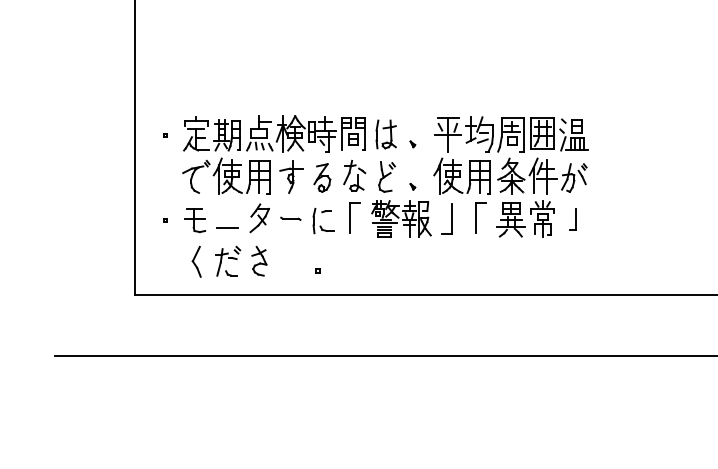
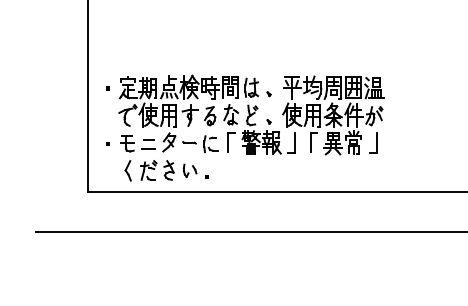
line: (227, 213) -> (148, 139), added
part: (572, 218) -> (373, 142), size x1.43
part: (290, 261) -> (189, 170), added

